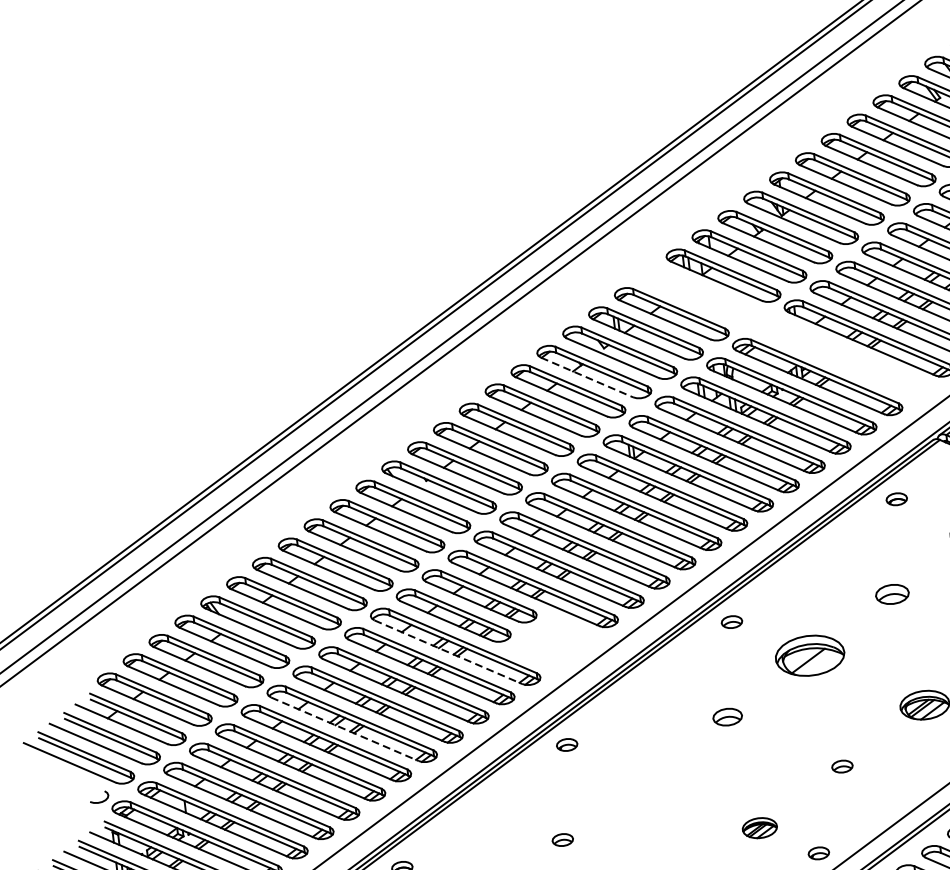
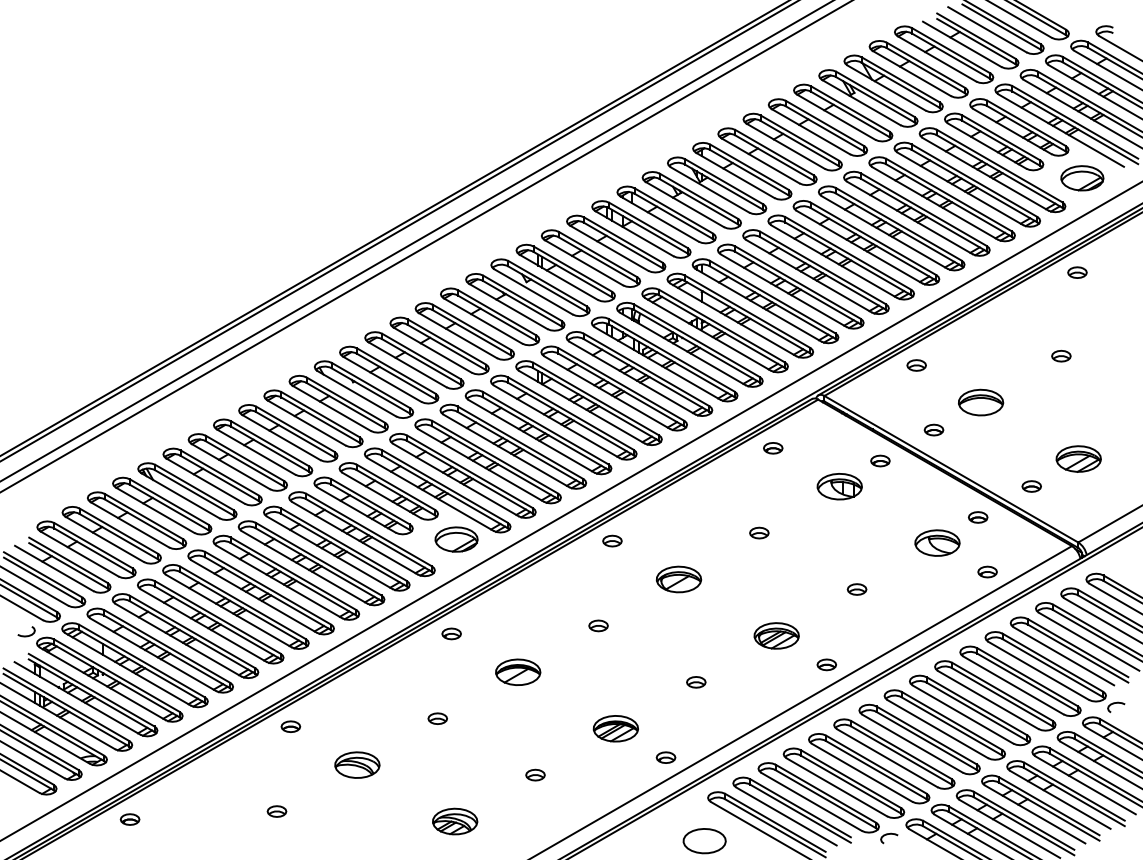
part: (783, 332) -> (689, 286), added
line: (587, 377) -> (508, 306), dashed -> solid
part: (892, 593) -> (759, 532), size x0.62
part: (560, 640) -> (456, 539), added
line: (447, 652) -> (354, 538), dashed -> solid
part: (809, 655) -> (678, 579), size x0.71
part: (727, 716) -> (598, 625), size x0.71
line: (345, 729) -> (254, 596), dashed -> solid
part: (645, 777) -> (518, 671), added
part: (759, 827) -> (615, 728), size x1.43

